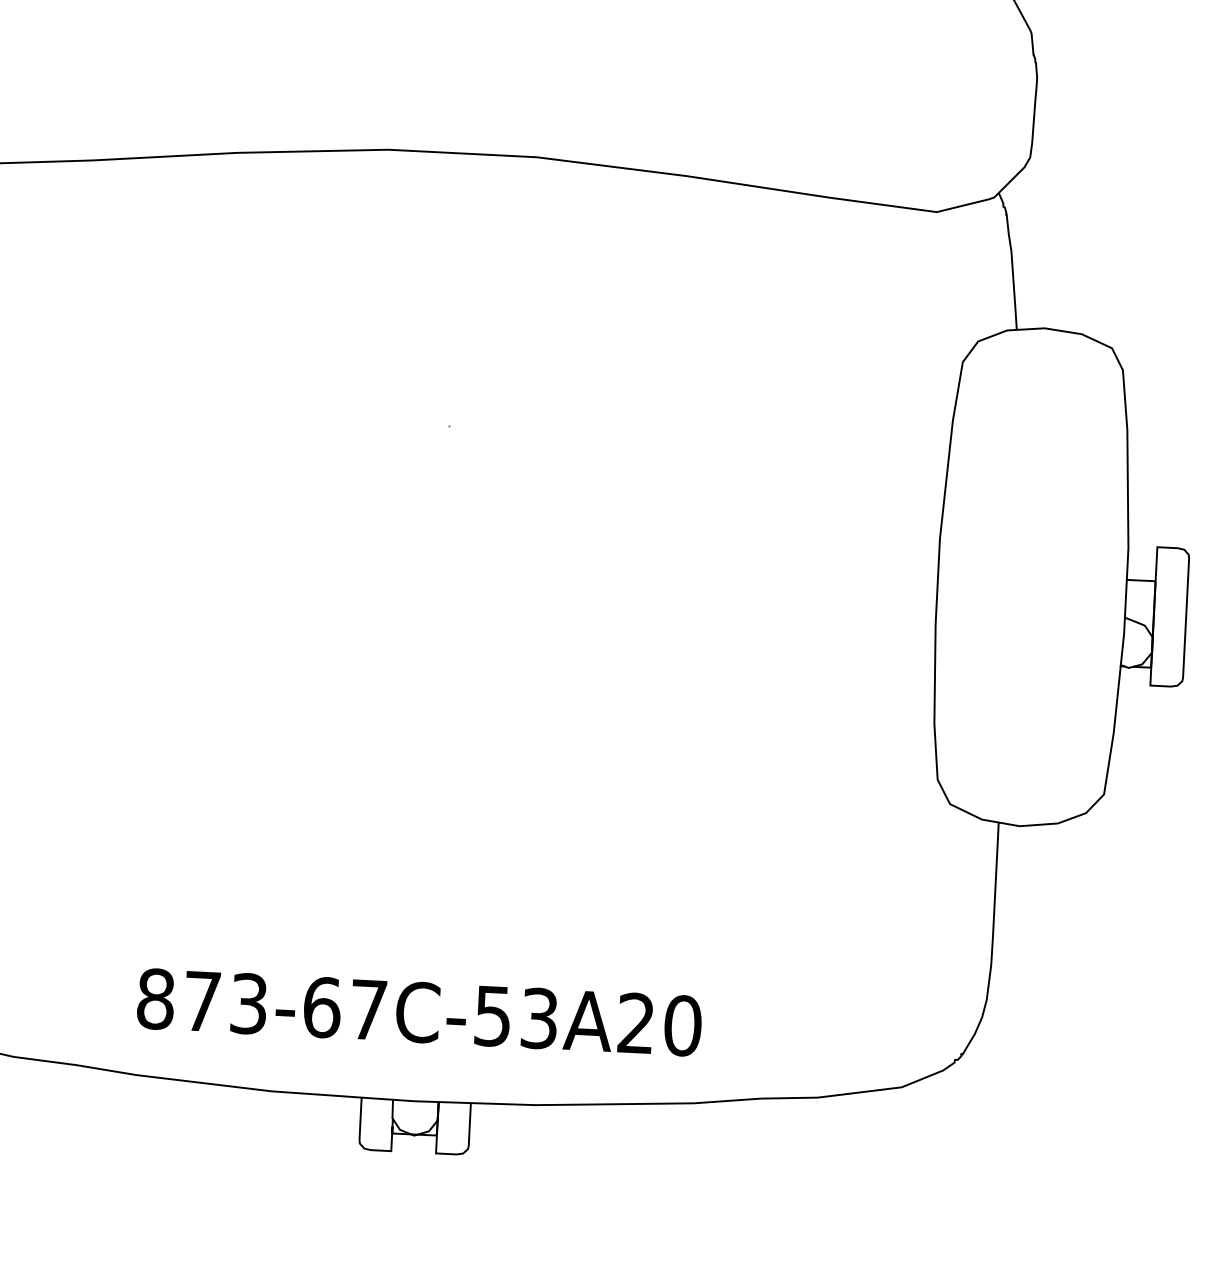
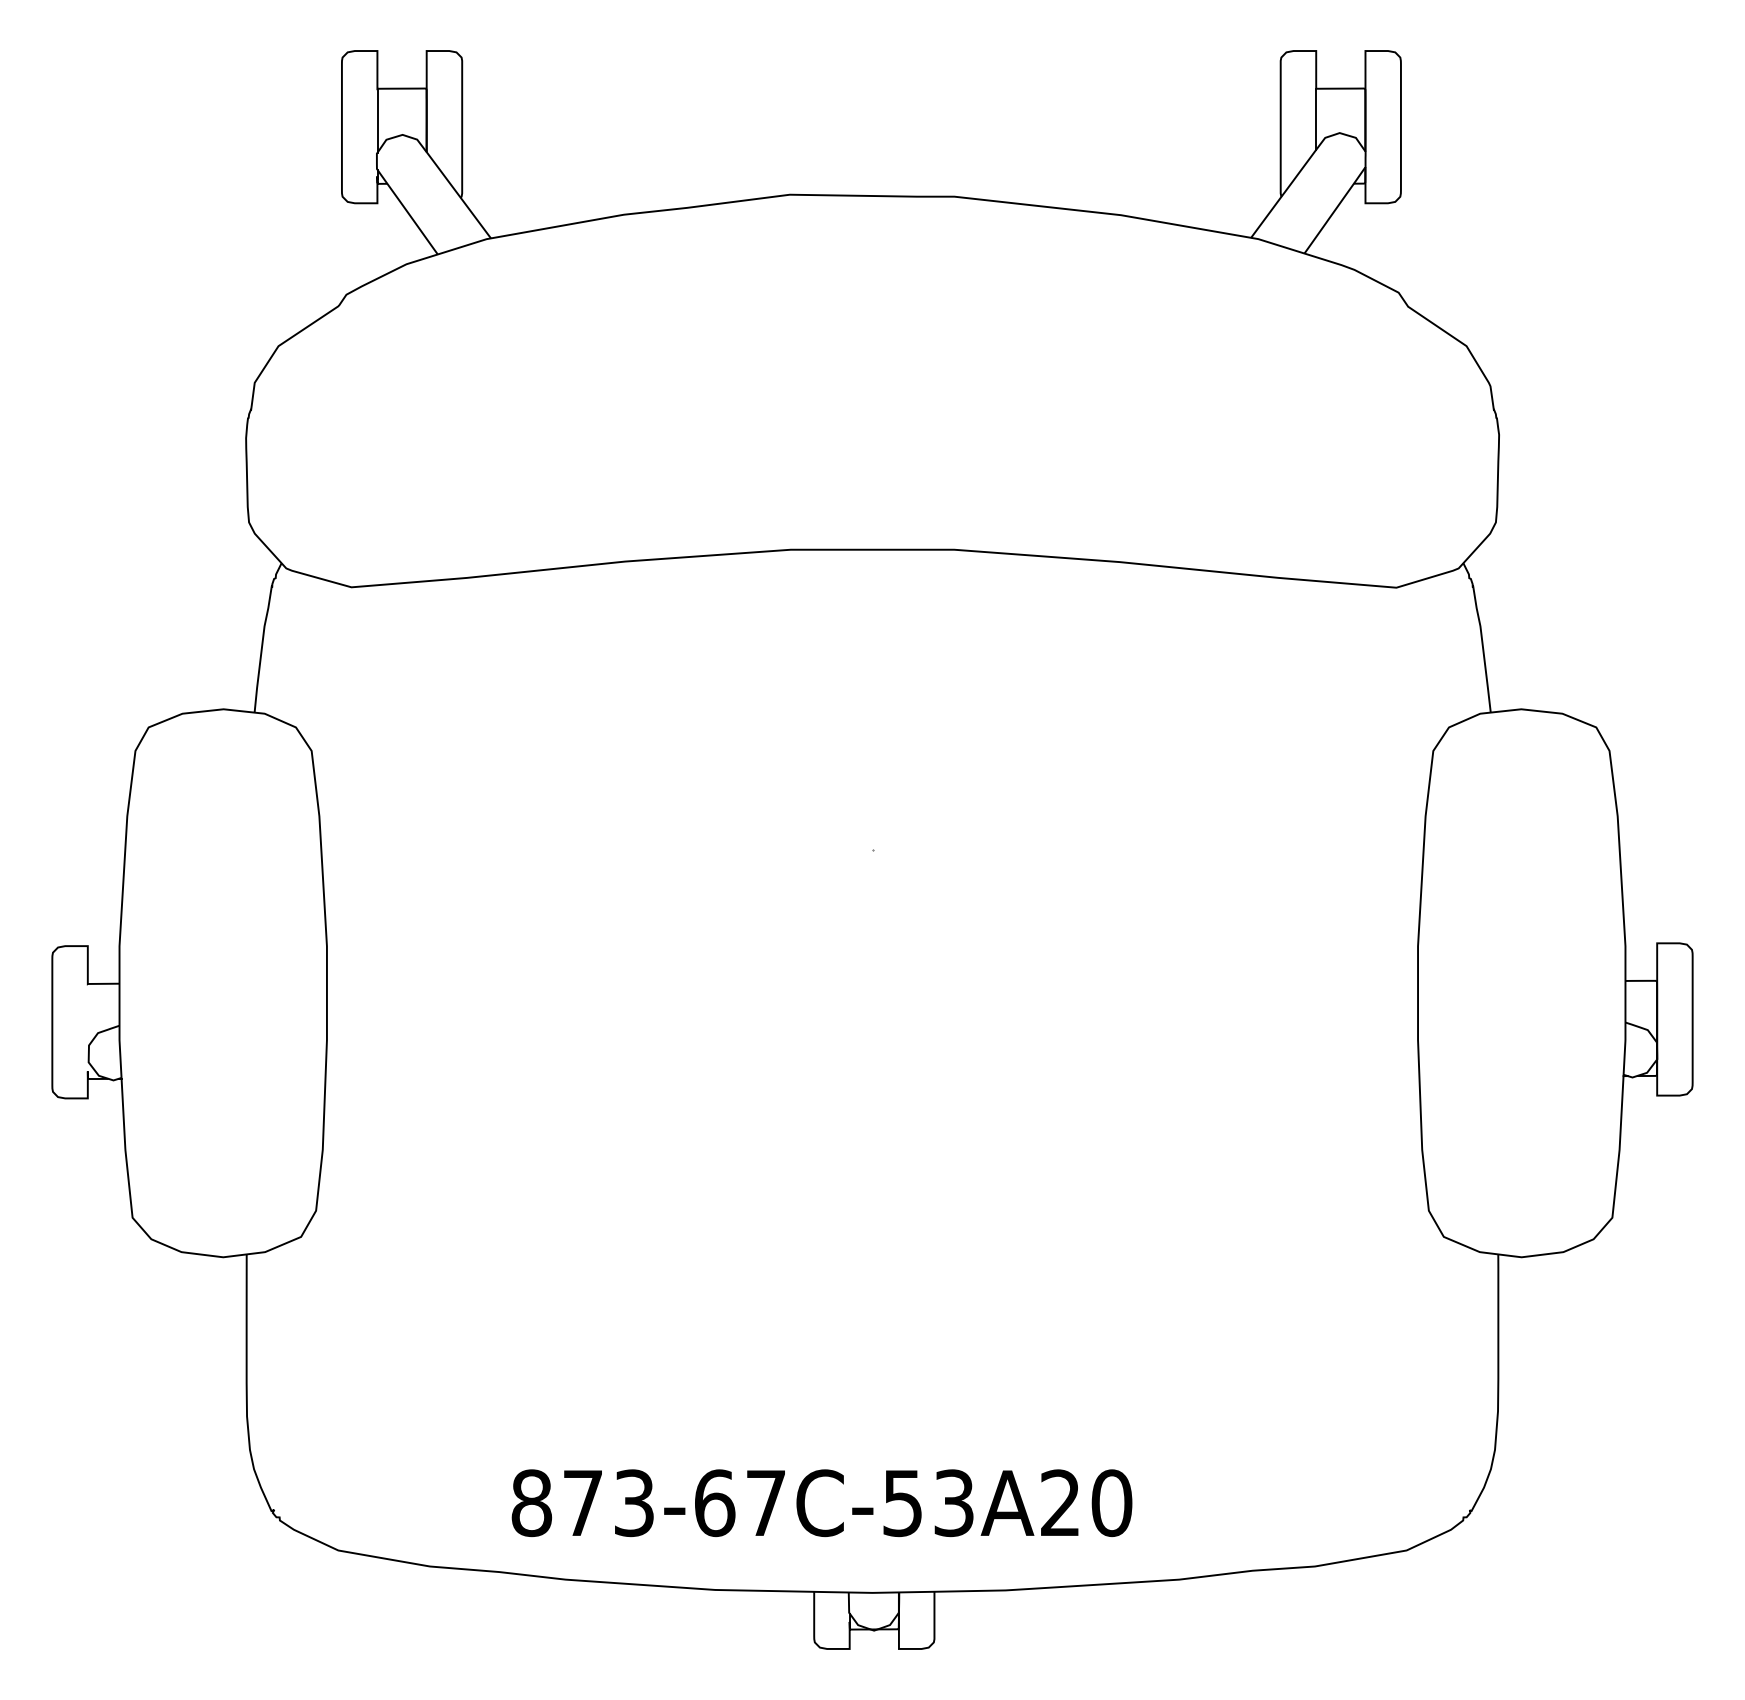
text: (419, 1012) -> (821, 1503), moved

